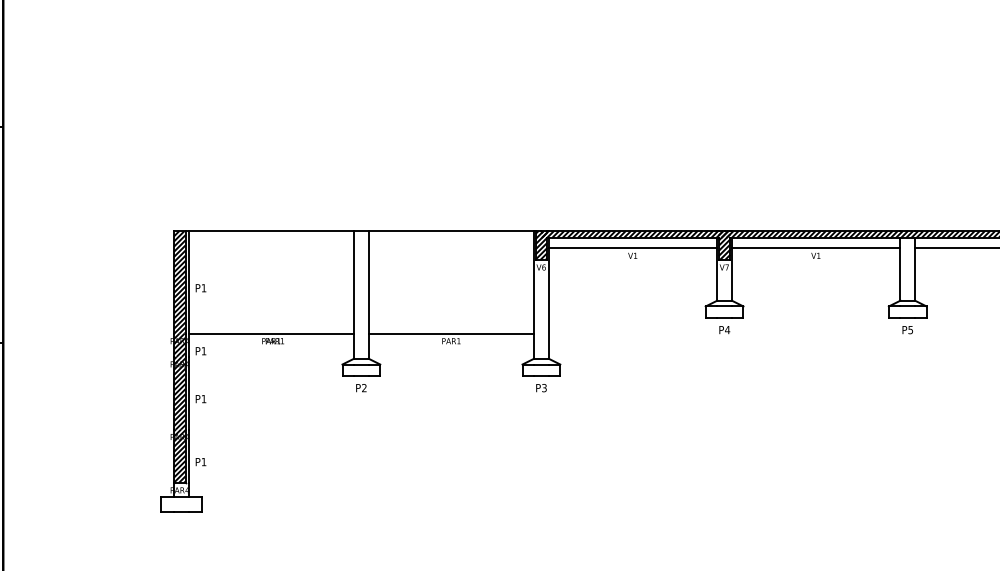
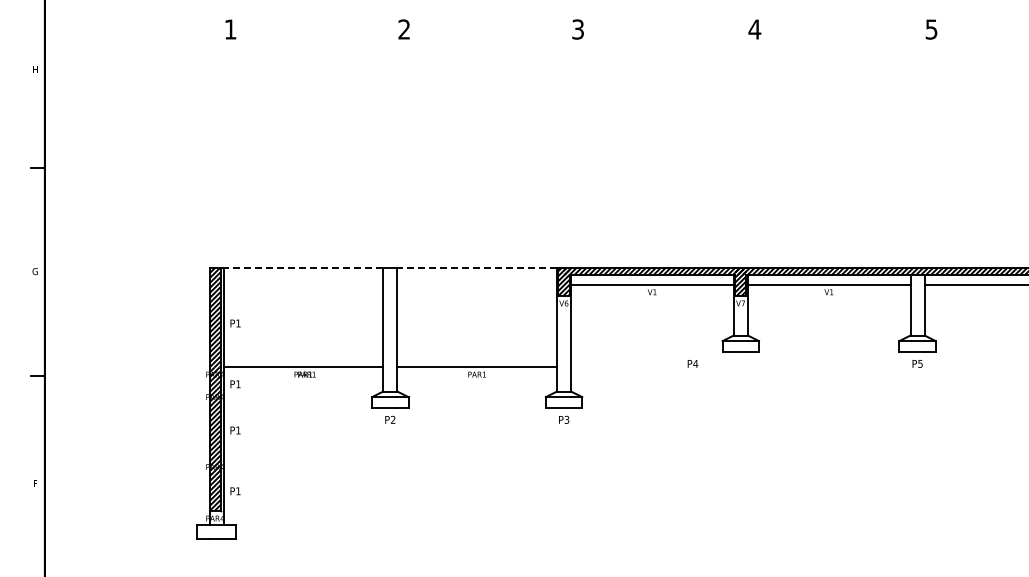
line: (271, 231) -> (303, 268), solid -> dashed
line: (451, 231) -> (477, 268), solid -> dashed
text: (724, 329) -> (692, 363), moved

